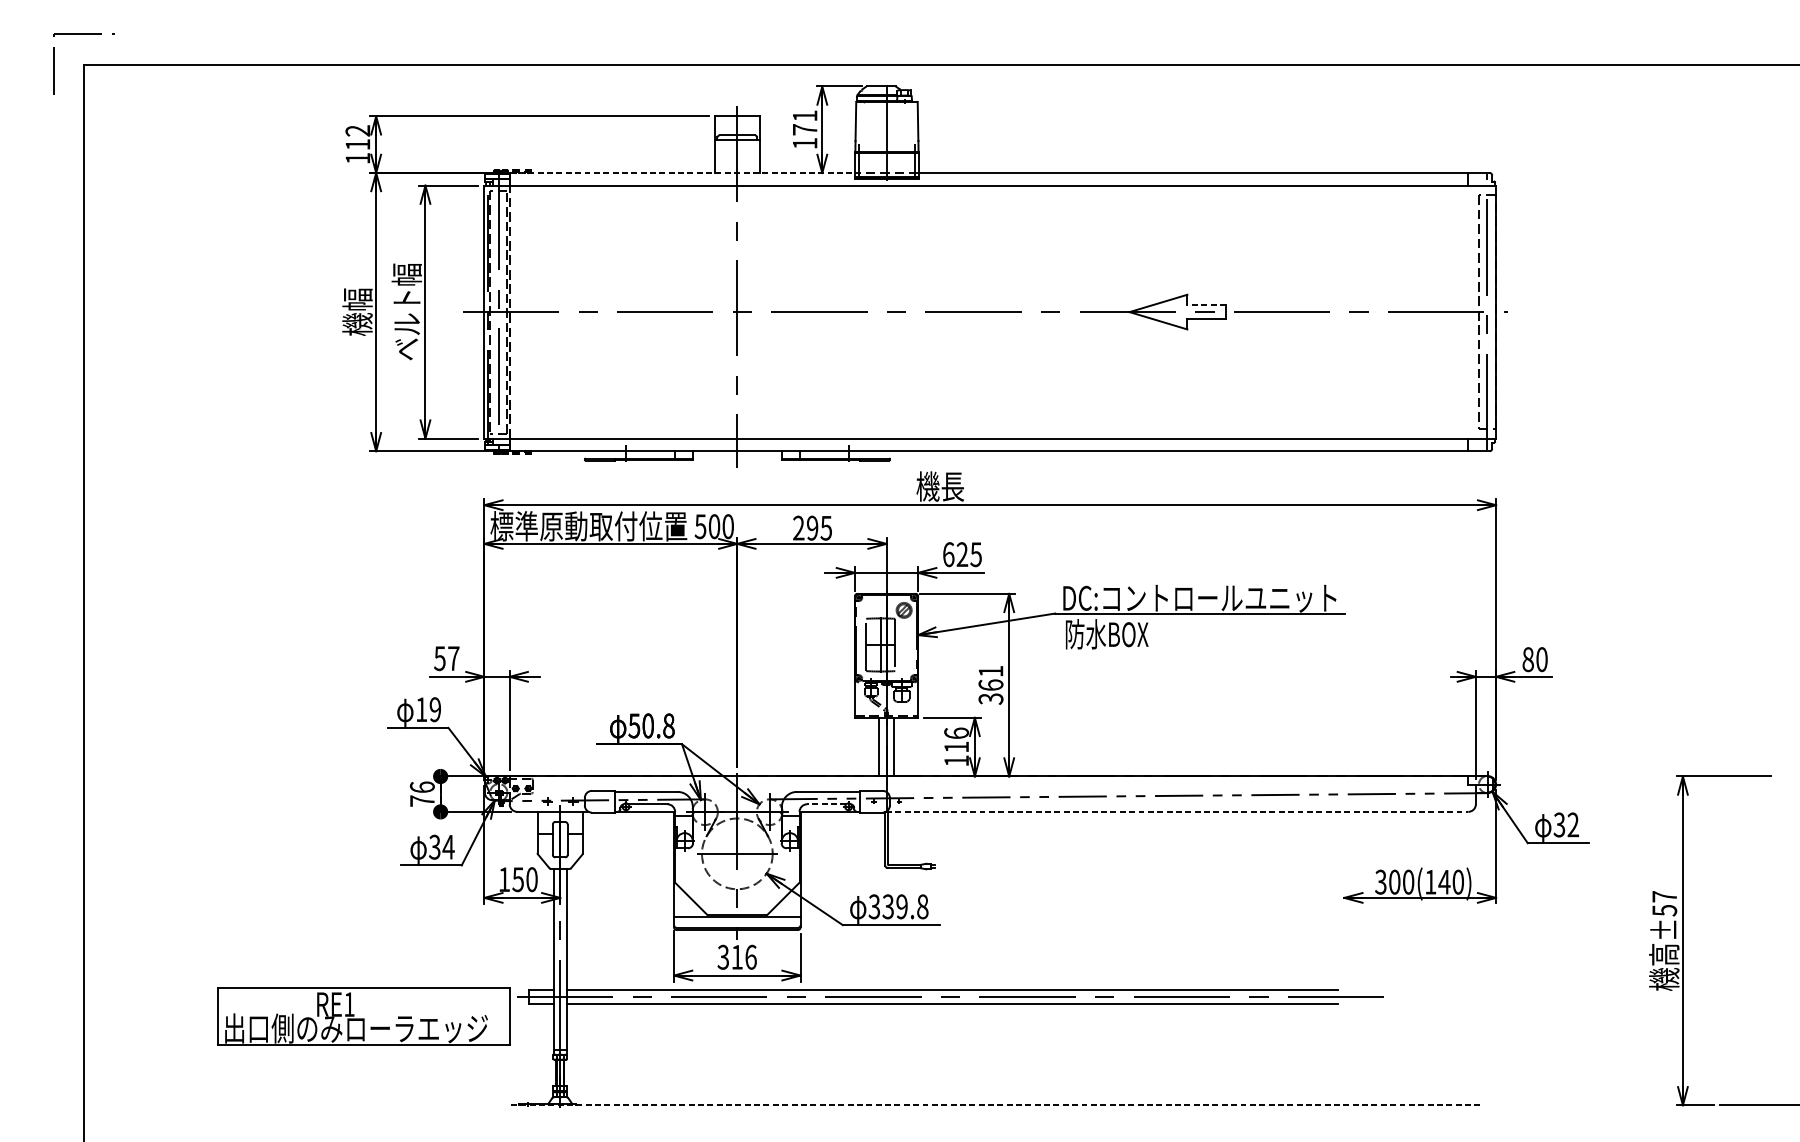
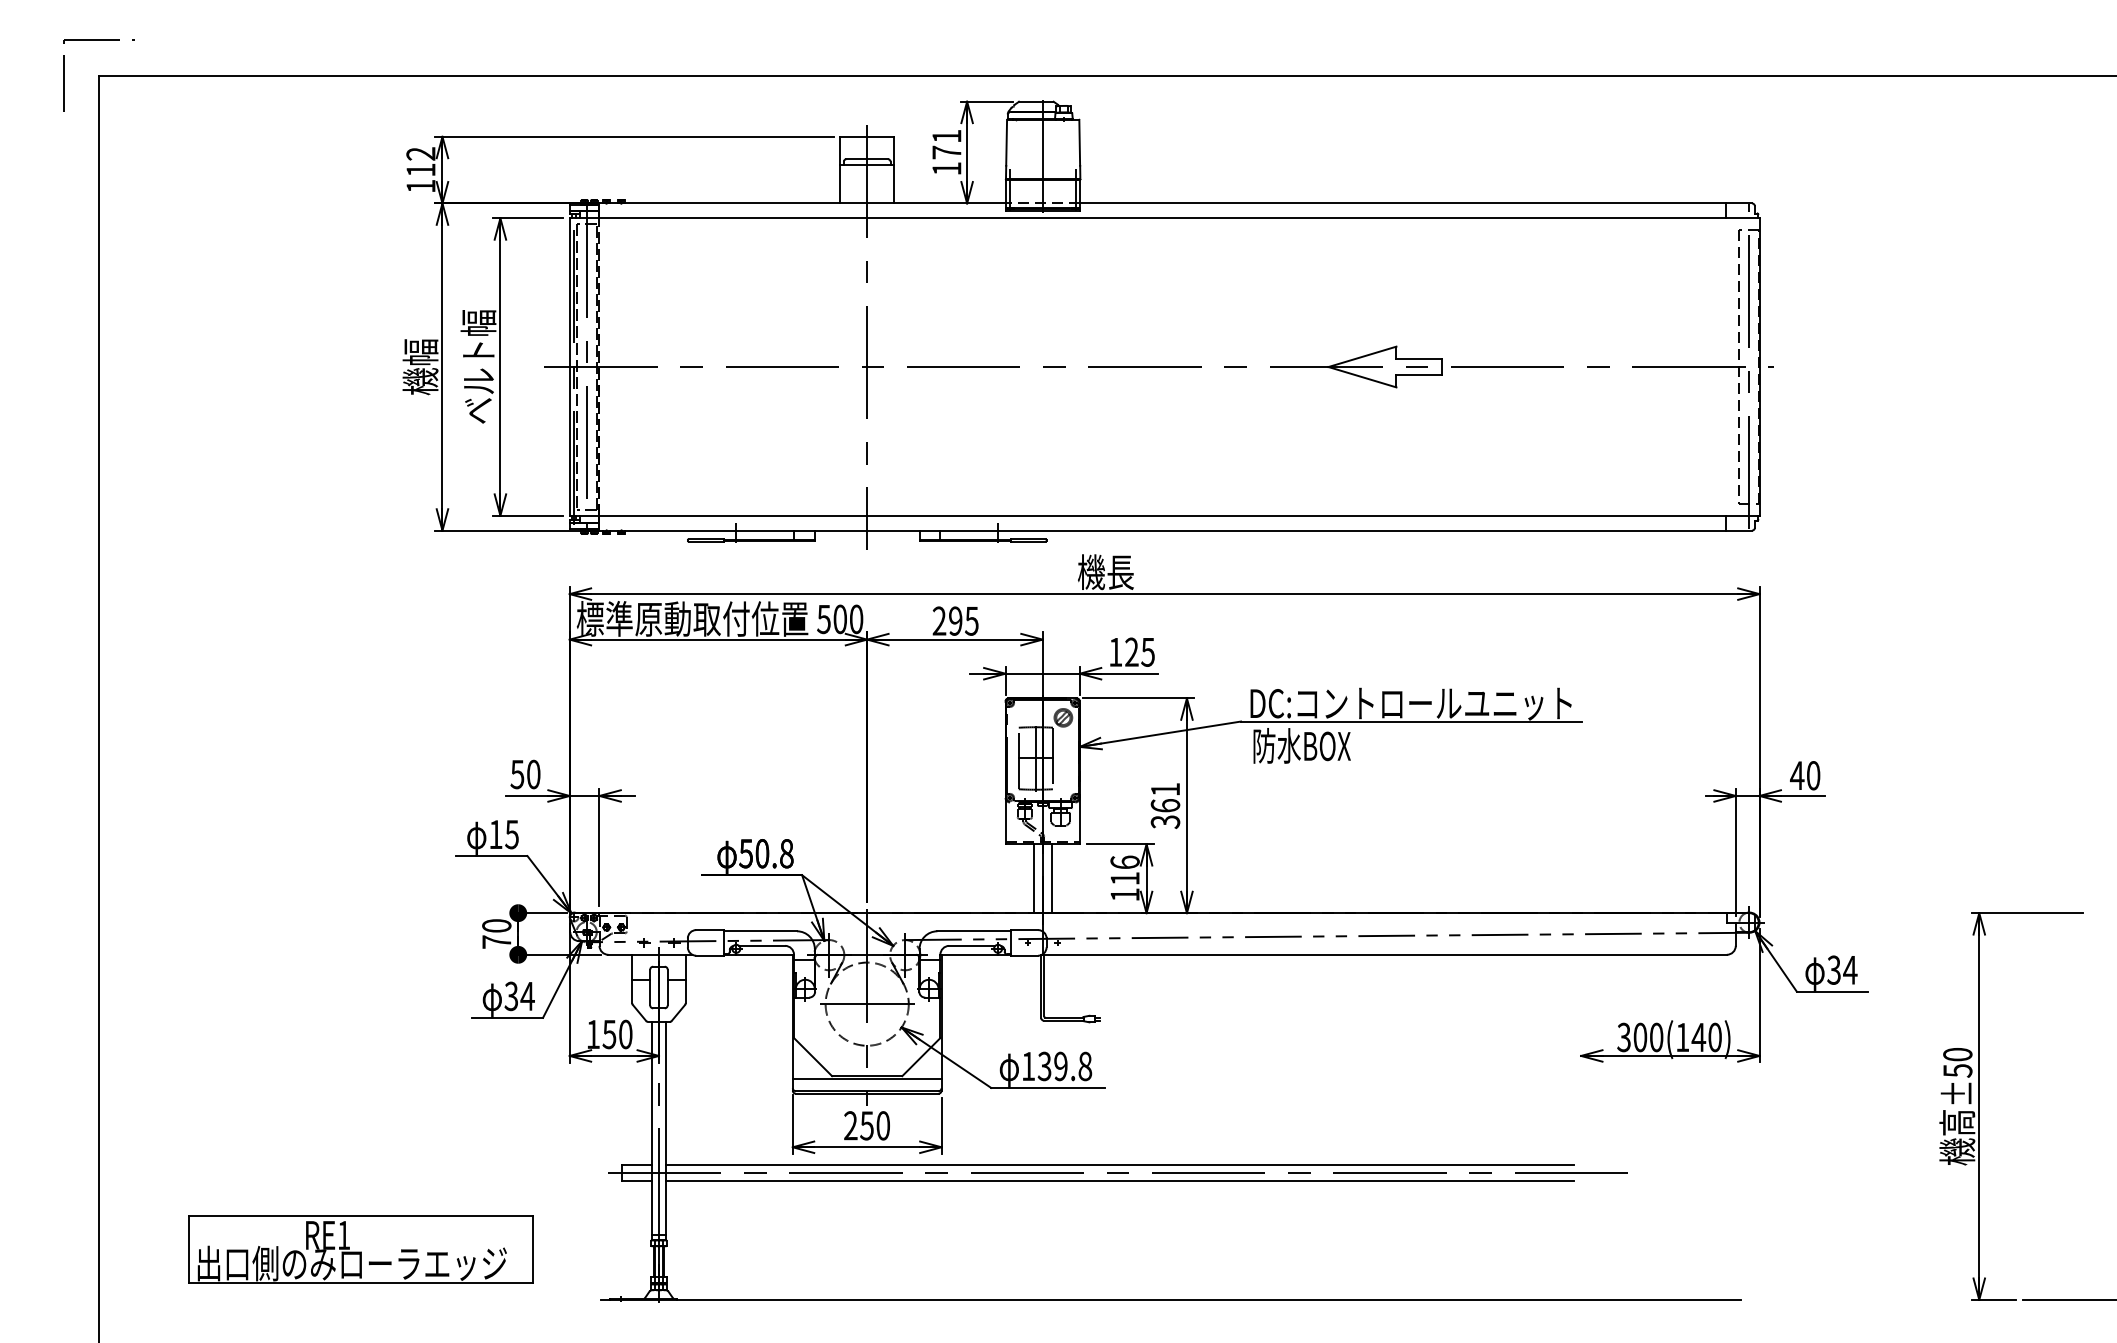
line: (683, 173) -> (803, 203), dashed -> solid
line: (1206, 304) -> (1419, 358), dashed -> solid
text: (948, 553) -> (1115, 651), 625 -> 125
text: (453, 658) -> (533, 774), 57 -> 50
text: (1528, 659) -> (1797, 775), 80 -> 40
text: (434, 709) -> (511, 834), 19 -> 15
text: (422, 786) -> (496, 925), 76 -> 70
line: (826, 803) -> (971, 945), dashed -> solid
line: (1177, 811) -> (1384, 954), dashed -> solid
text: (1573, 824) -> (1850, 969), 32 -> 34
text: (1664, 896) -> (1957, 1054), ±57 -> ±50
text: (873, 906) -> (1027, 1066), 339.8 -> 139.8
text: (736, 957) -> (866, 1125), 316 -> 250
part: (363, 1016) -> (360, 1249), moved
line: (996, 1104) -> (1171, 1299), dashed -> solid

